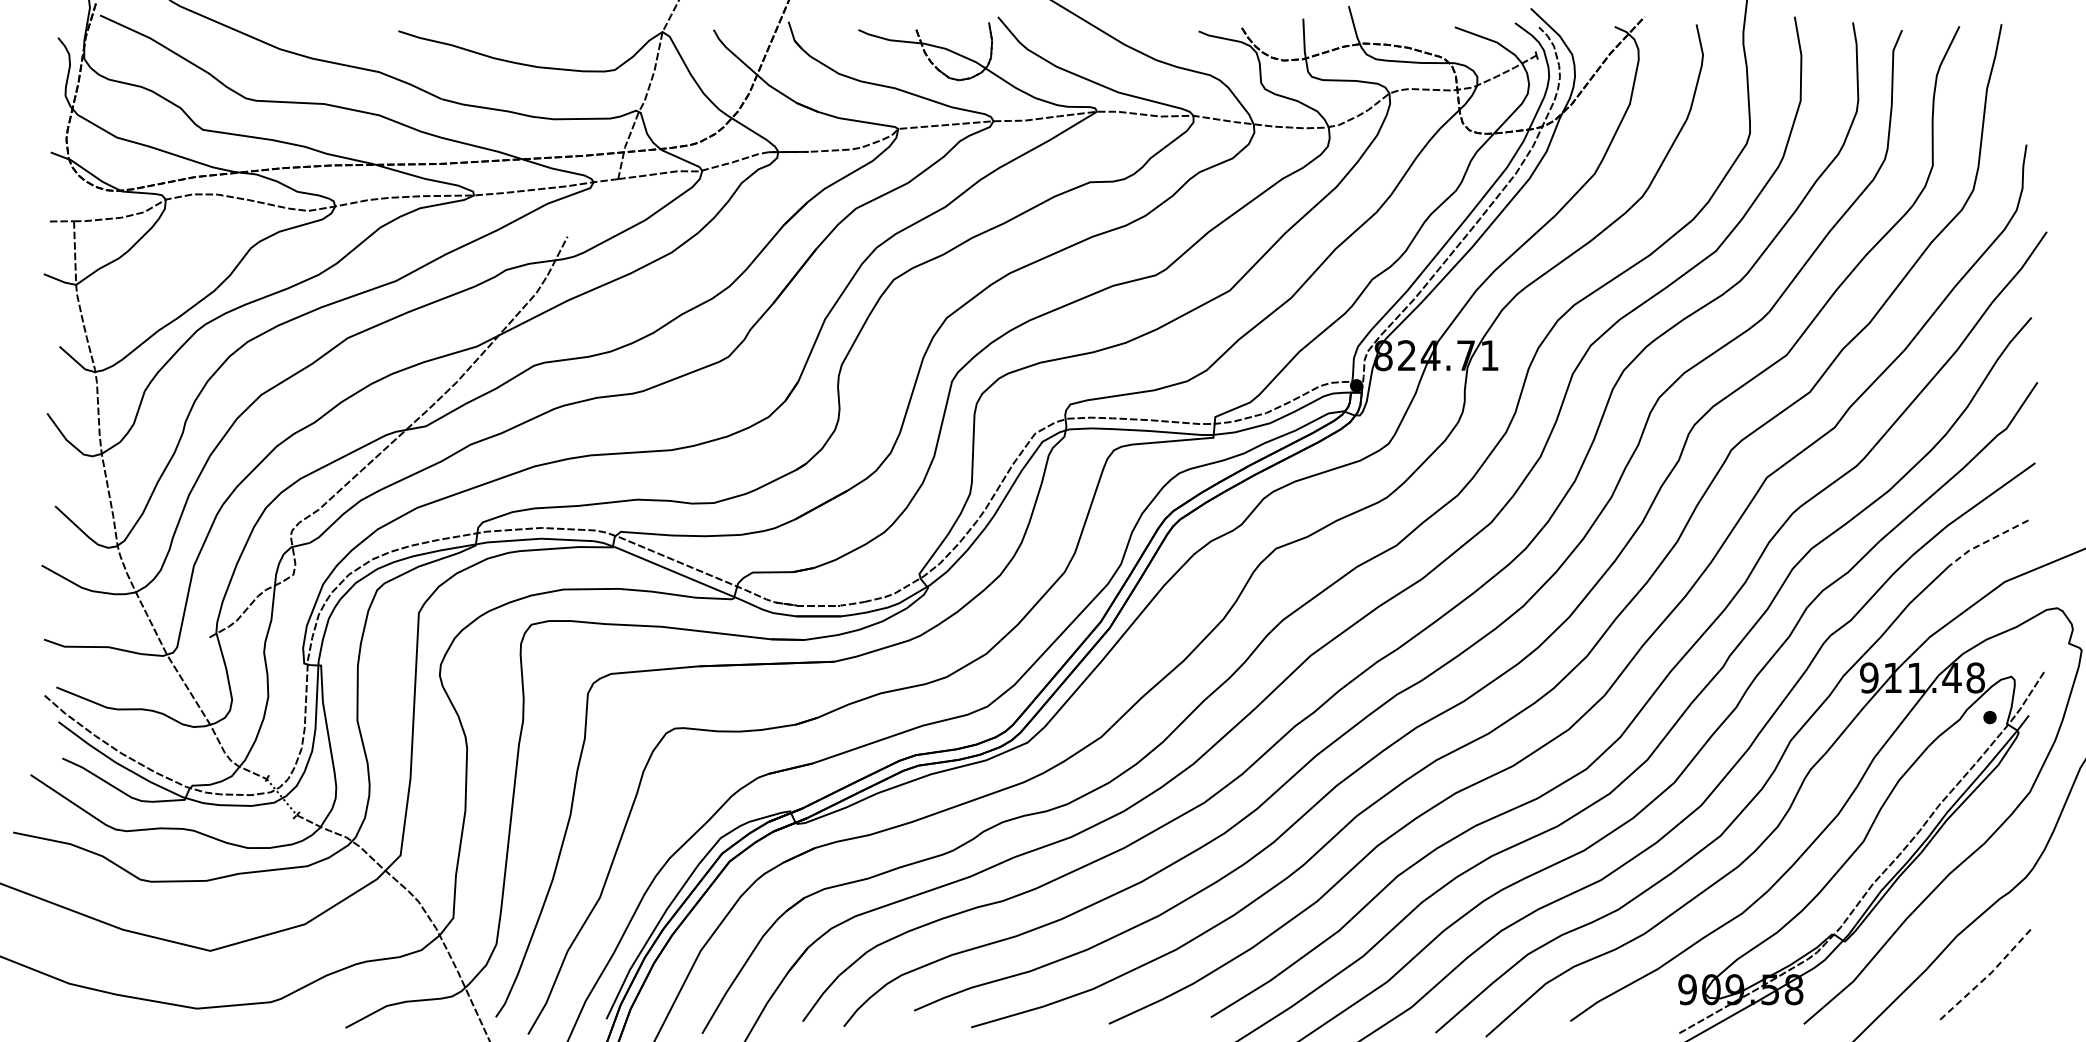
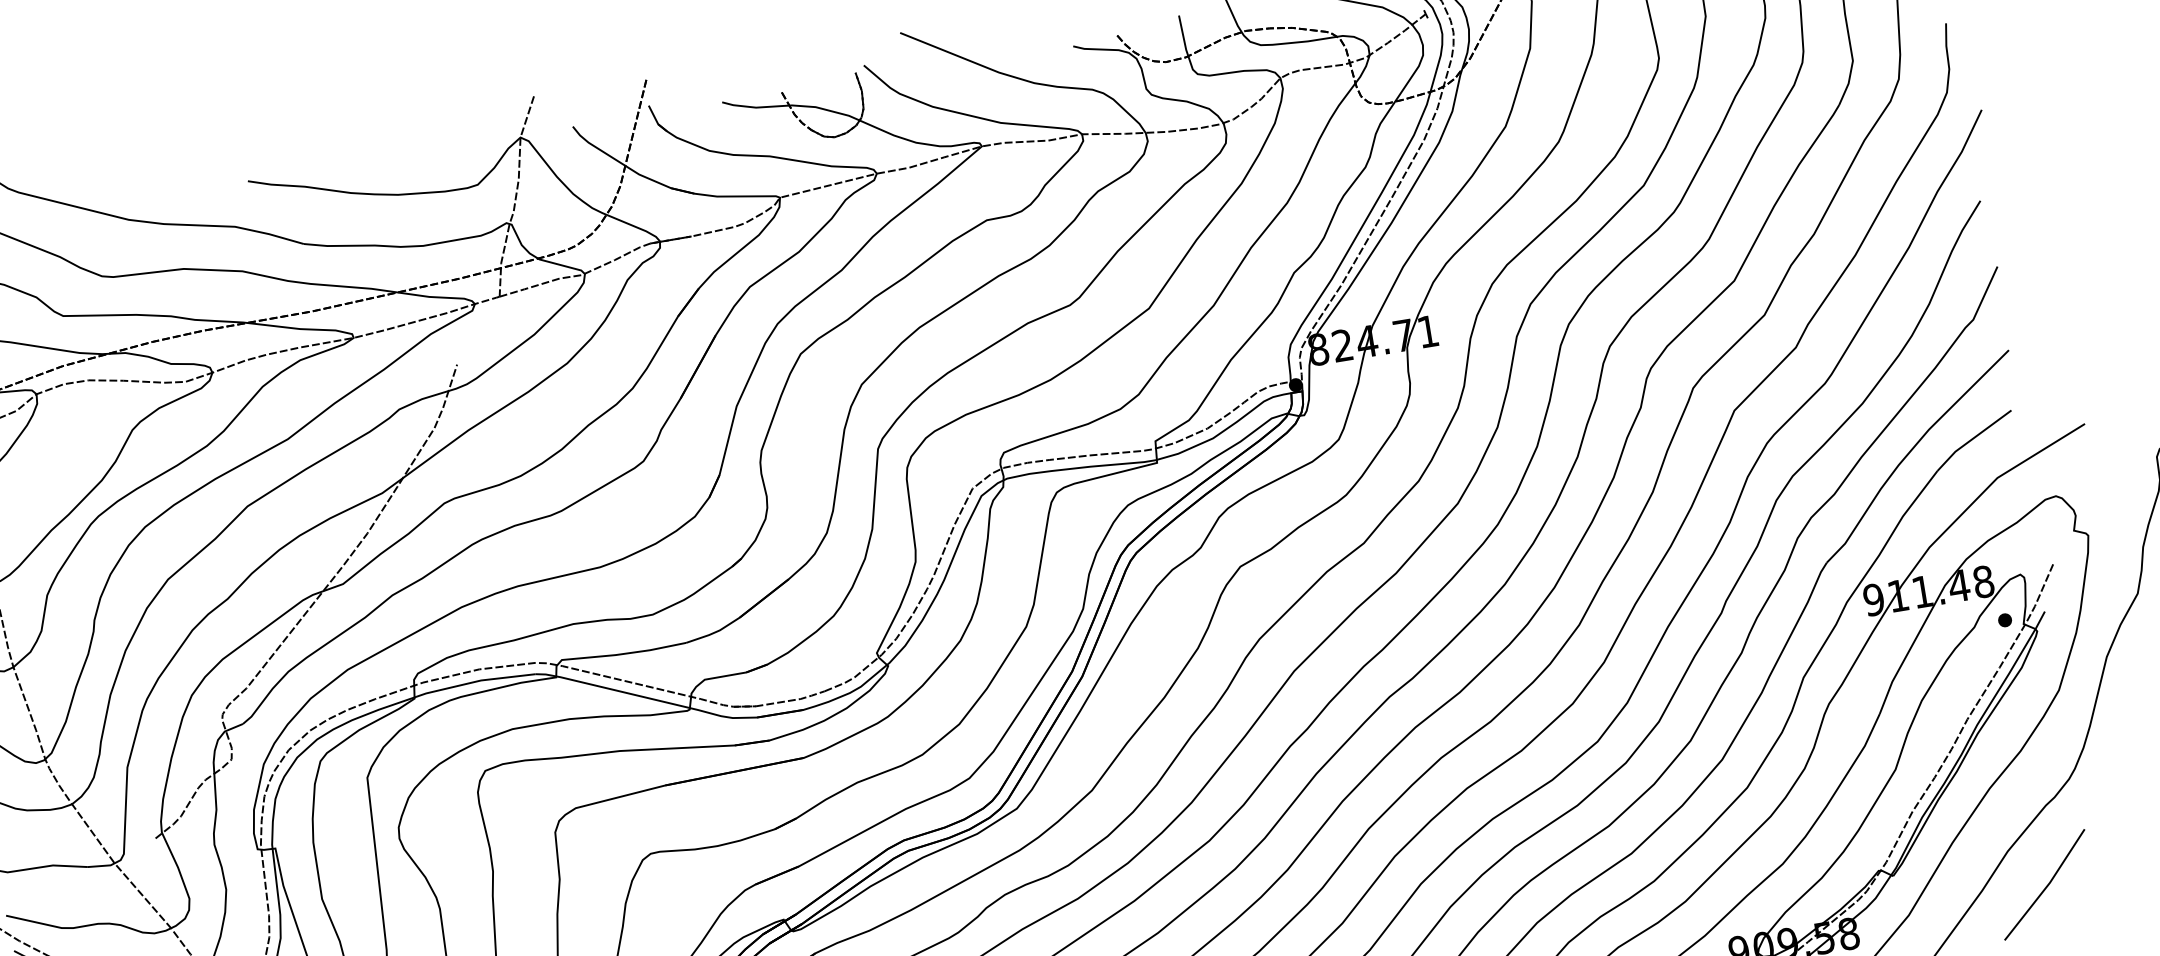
line: (1986, 541) -> (1971, 439), dashed -> solid
line: (1988, 975) -> (2047, 886), dashed -> solid

